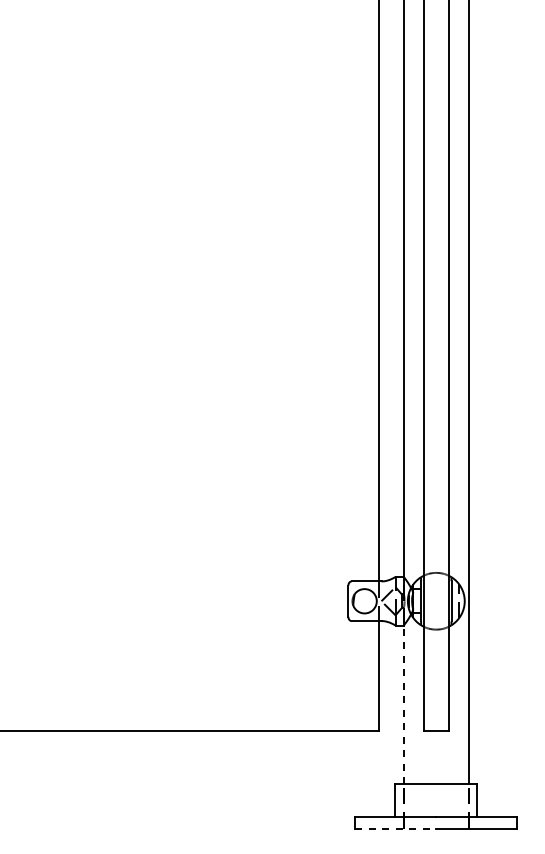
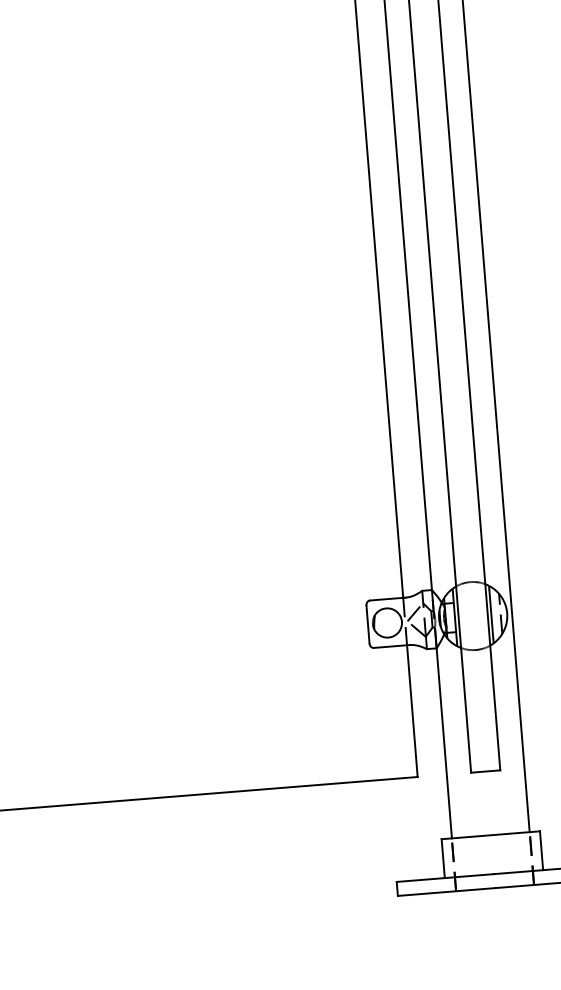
line: (403, 704) -> (443, 742), dashed -> solid
line: (395, 828) -> (446, 891), dashed -> solid

